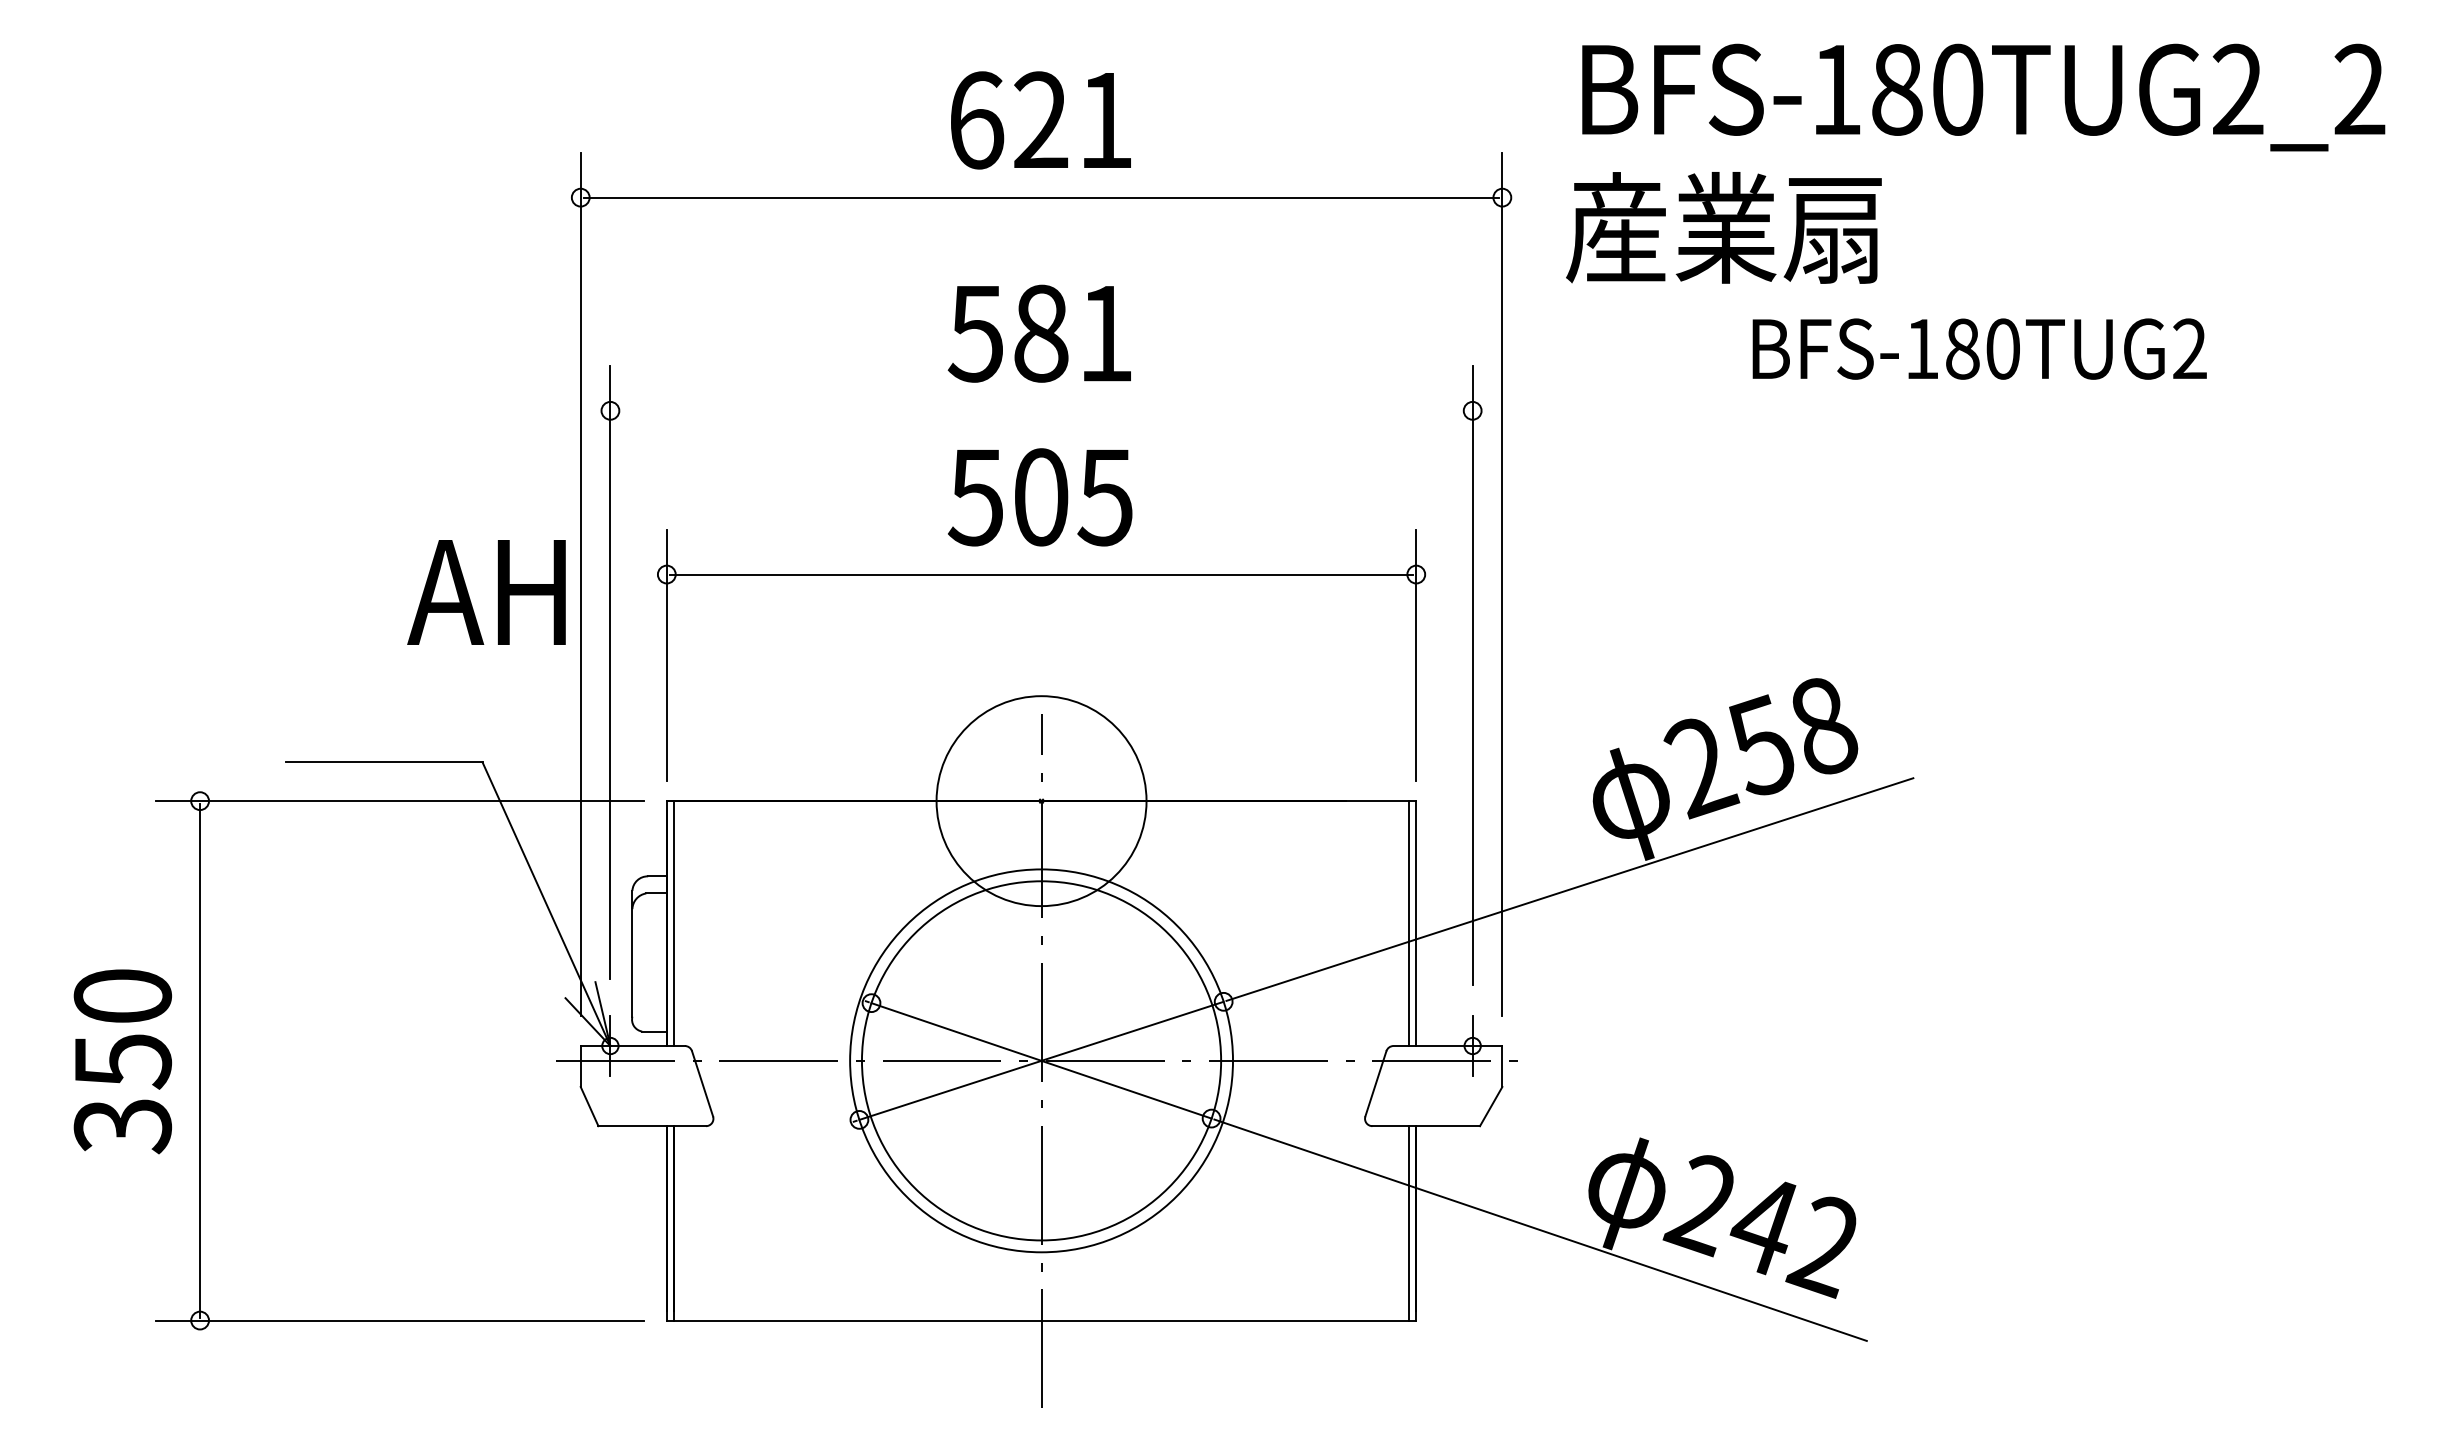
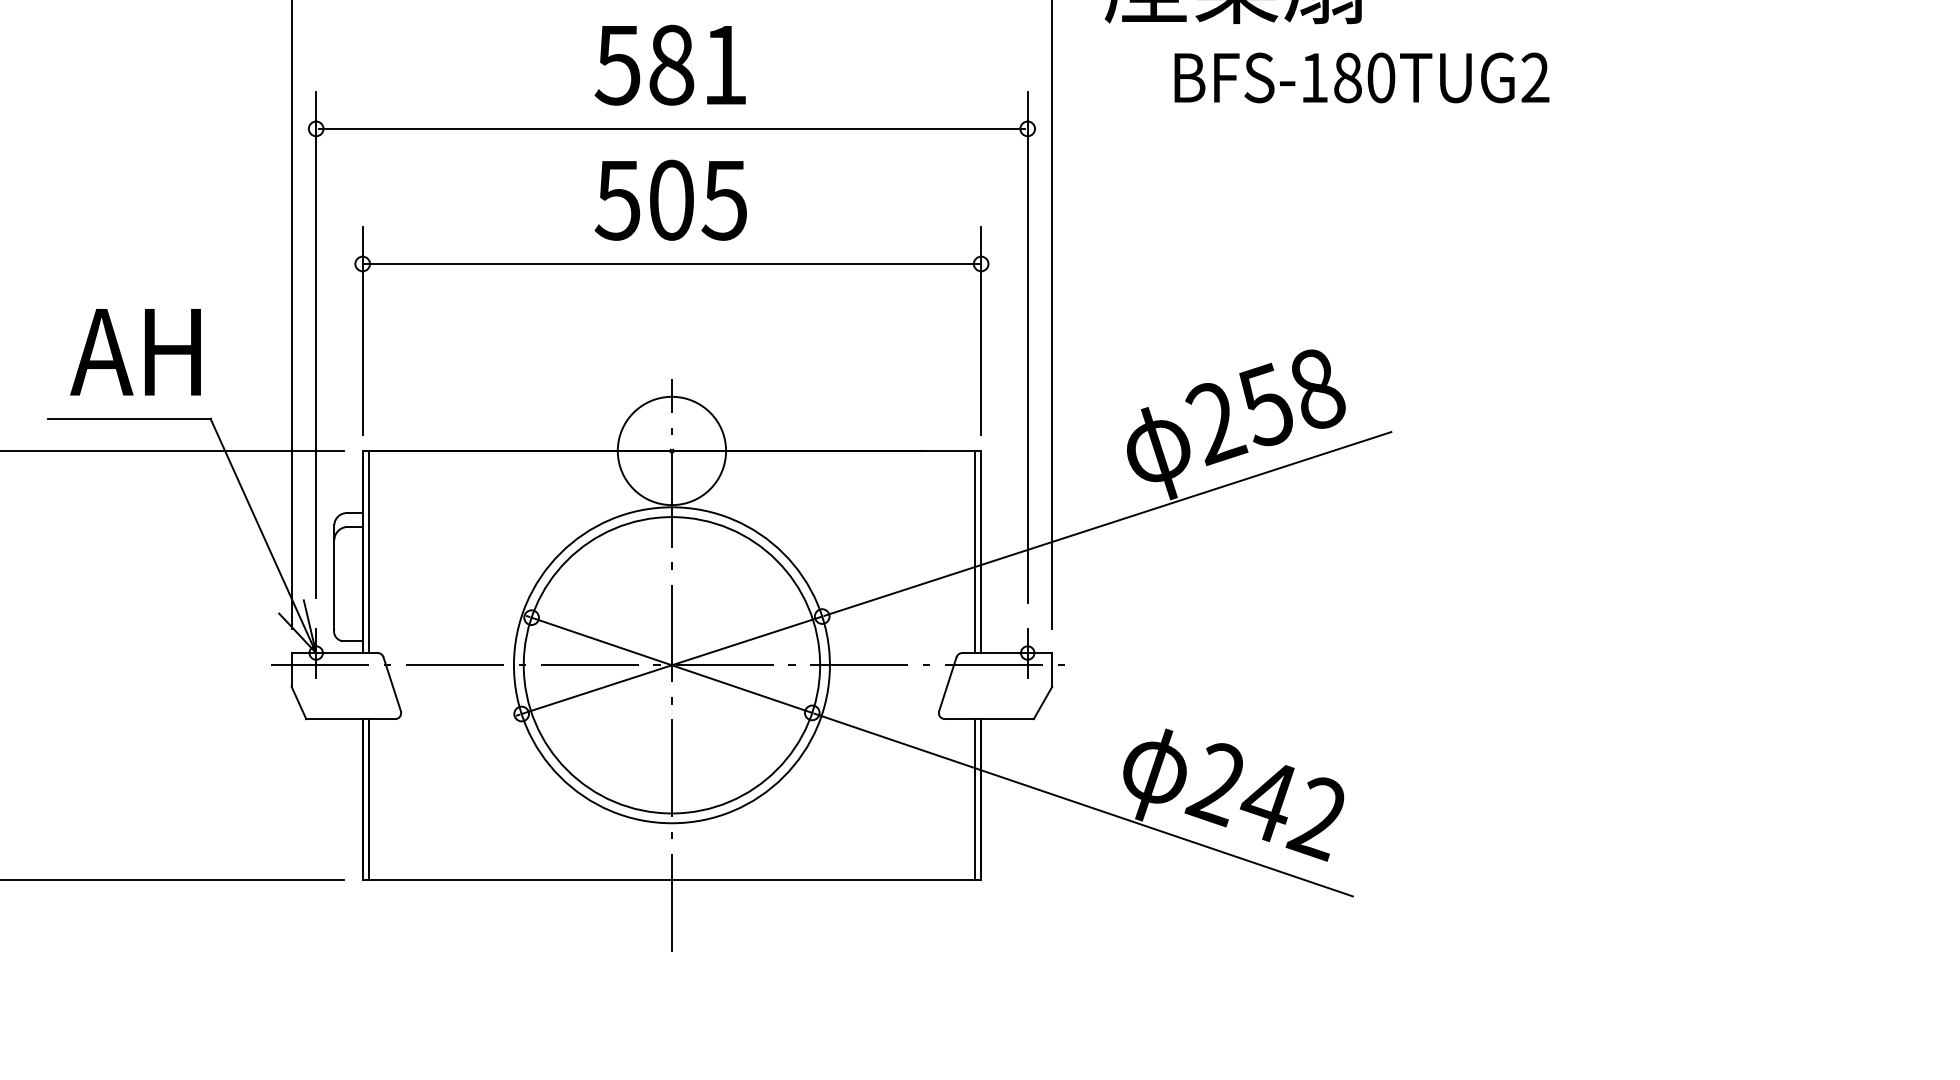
text: (1979, 348) -> (1361, 77), moved
line: (1041, 410) -> (671, 128), added
text: (486, 592) -> (135, 352), moved
circle: (1041, 800) -> (671, 450), size x0.62

